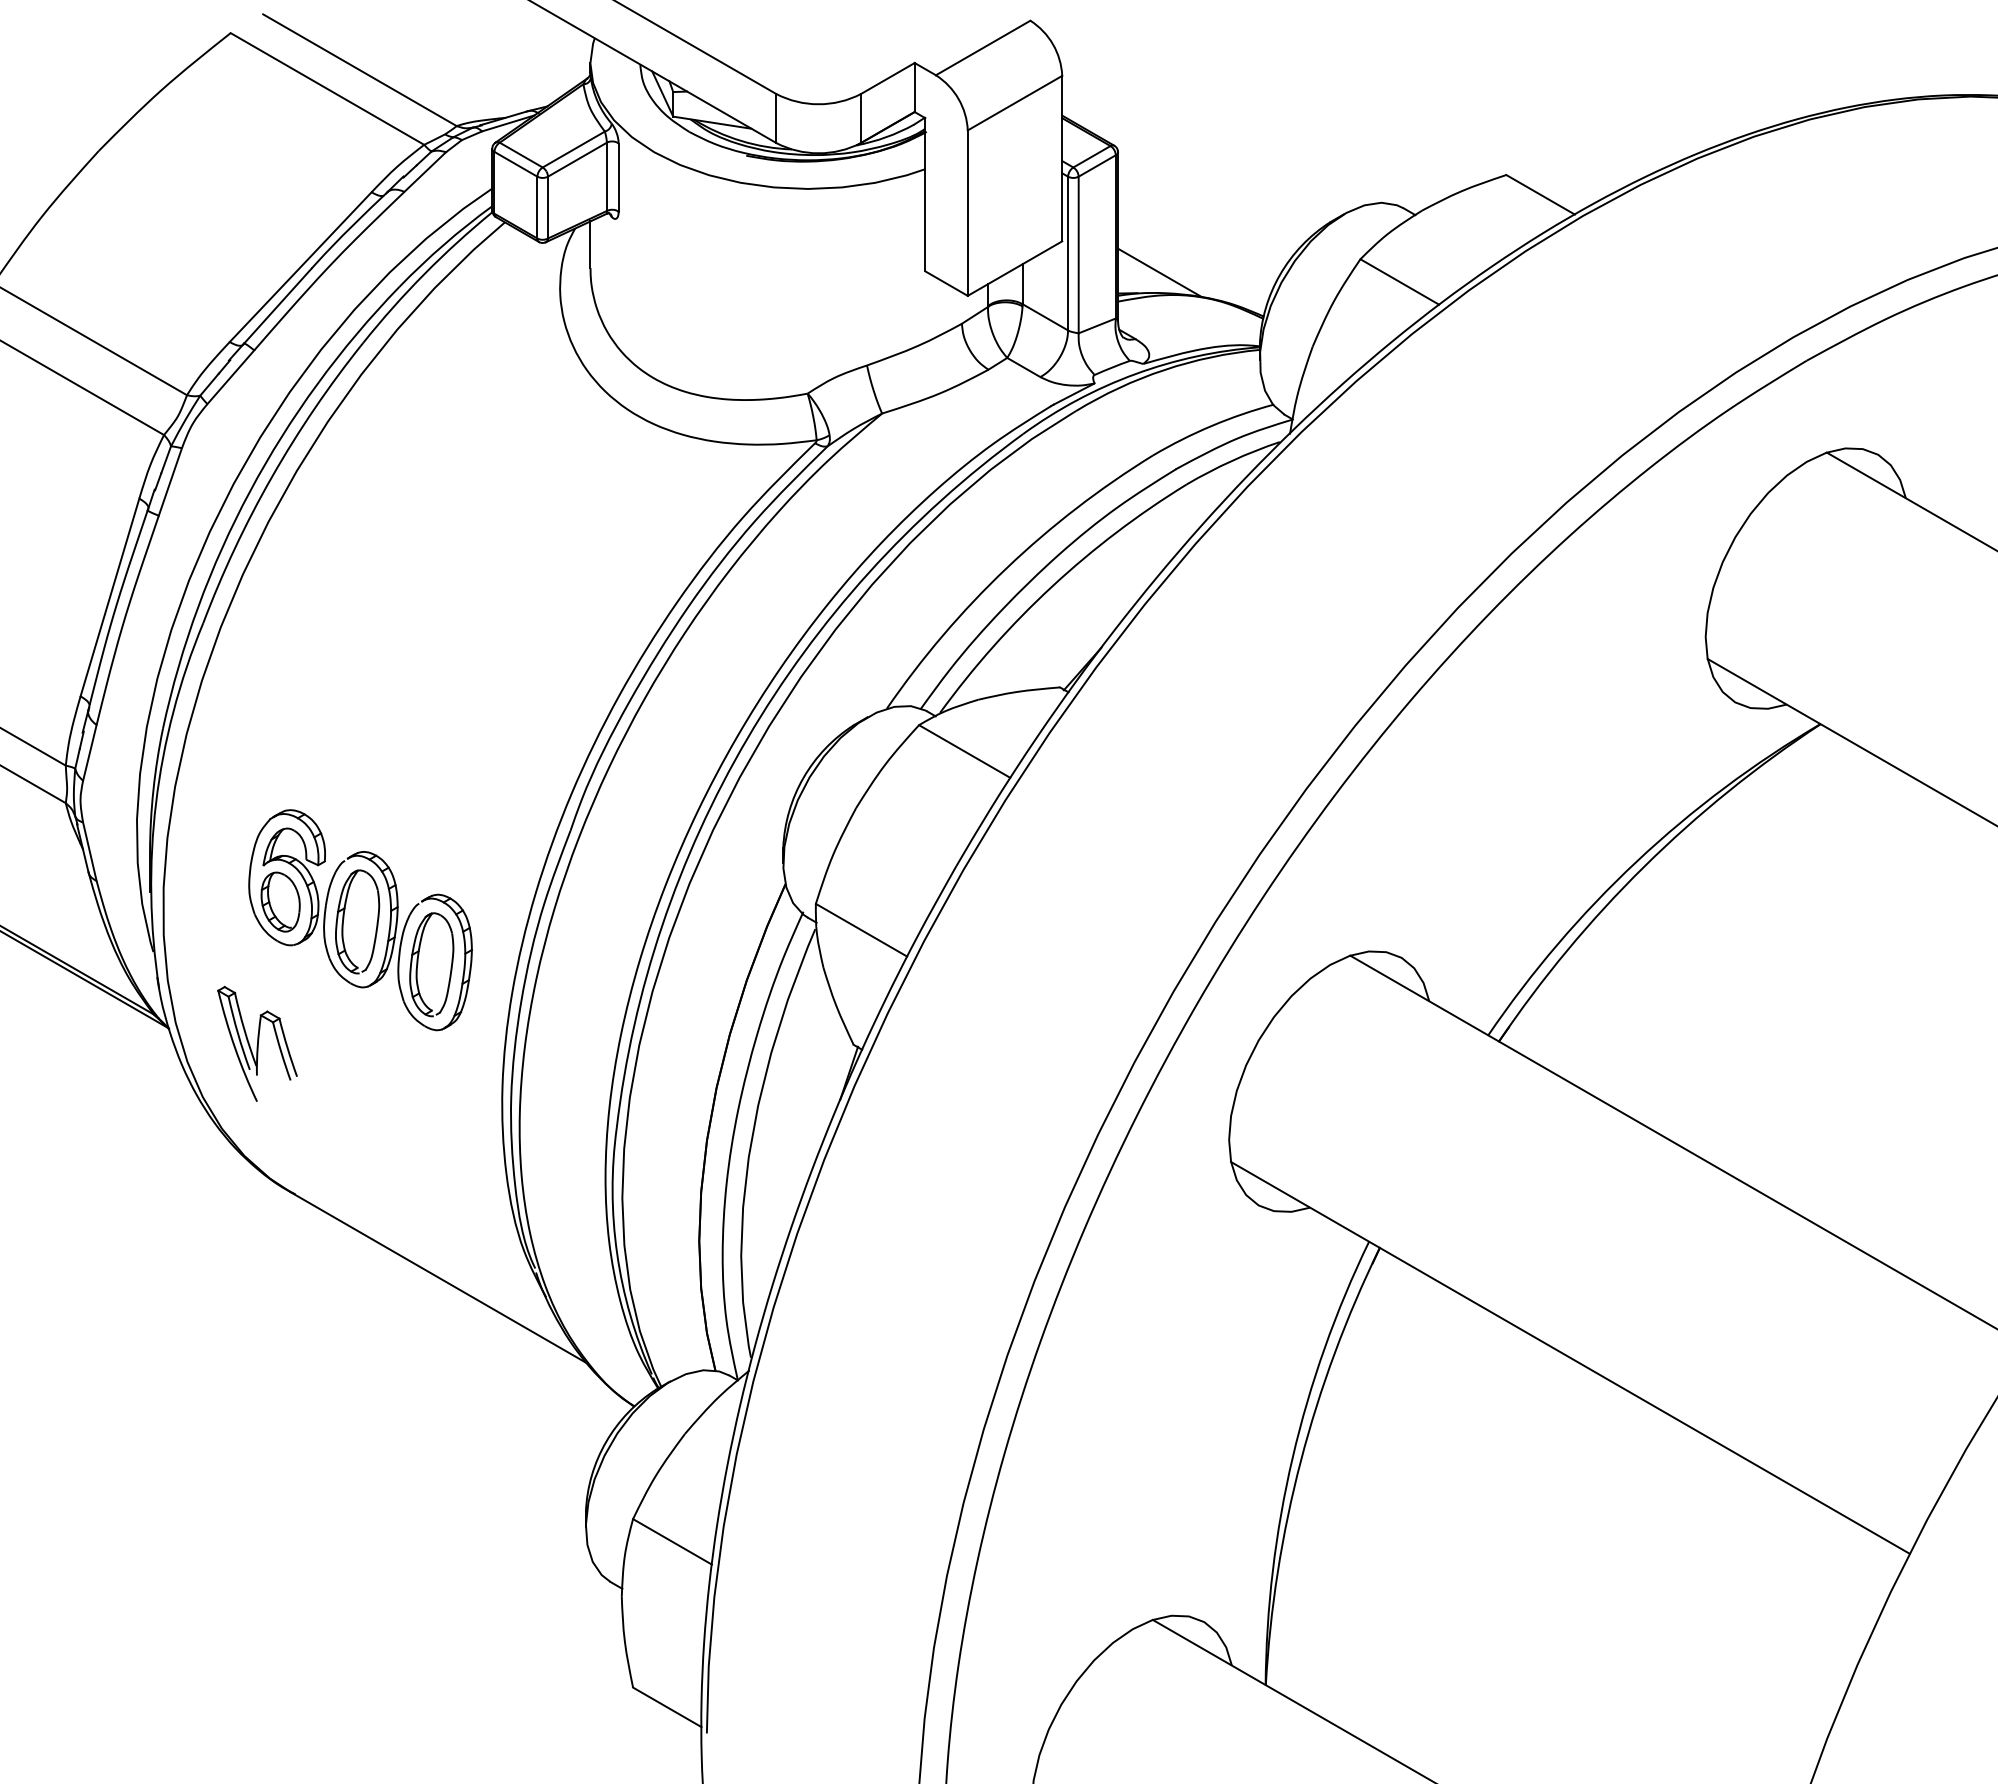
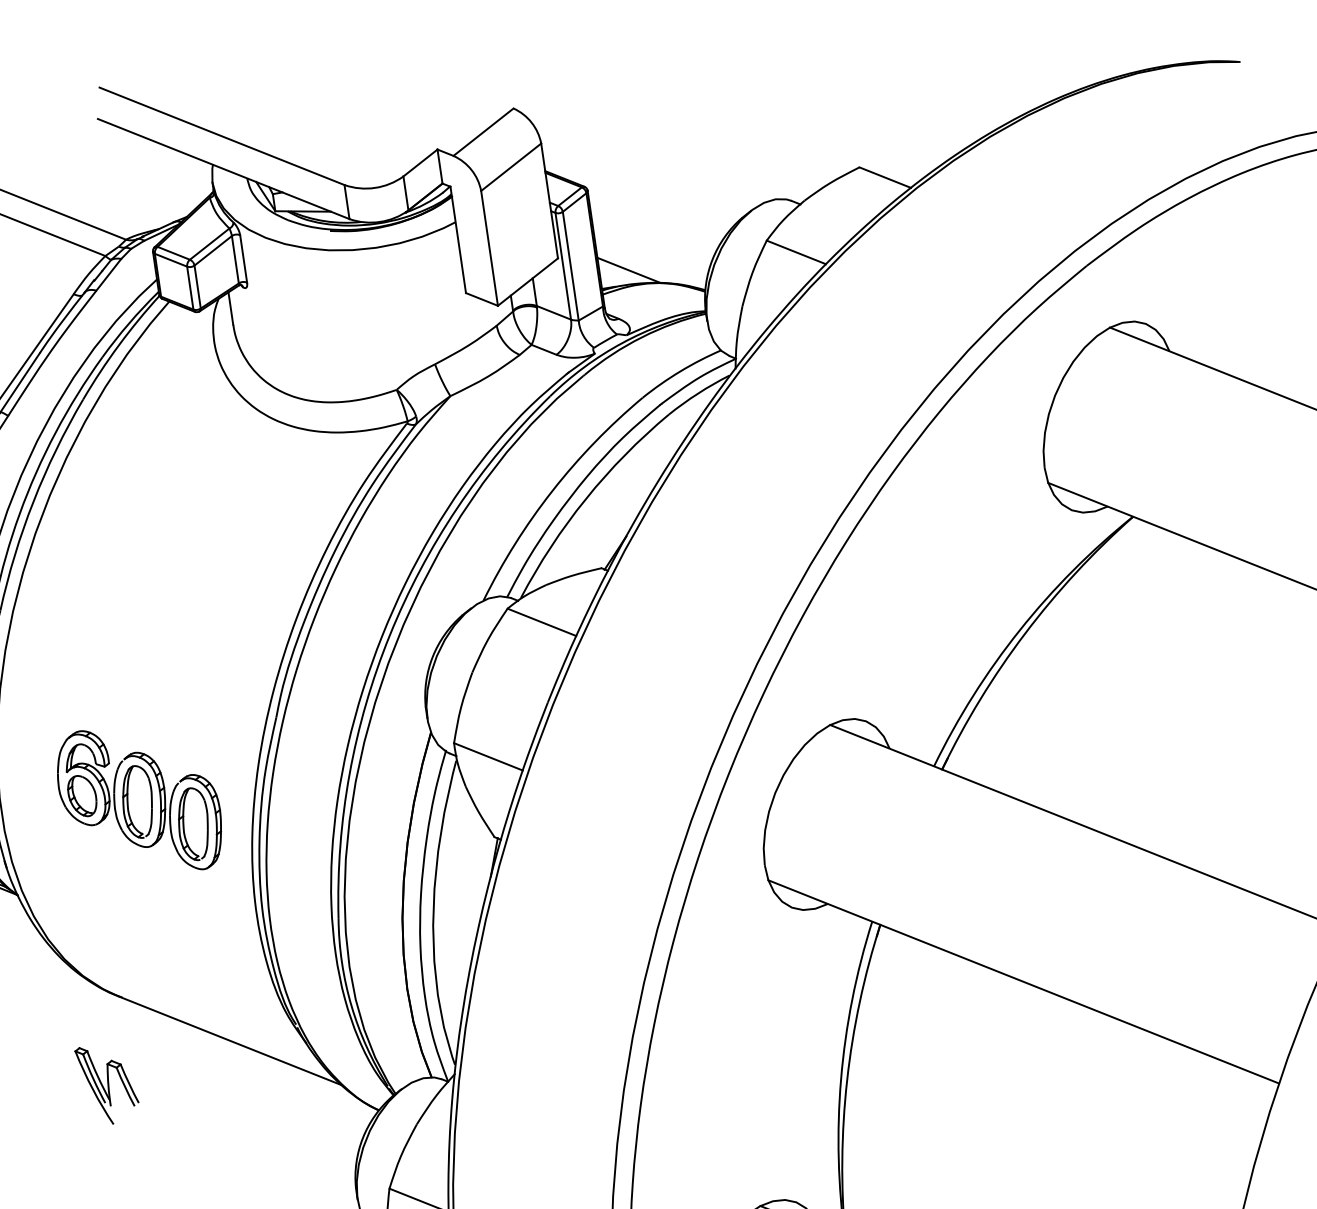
part: (257, 1043) -> (108, 1084), moved

